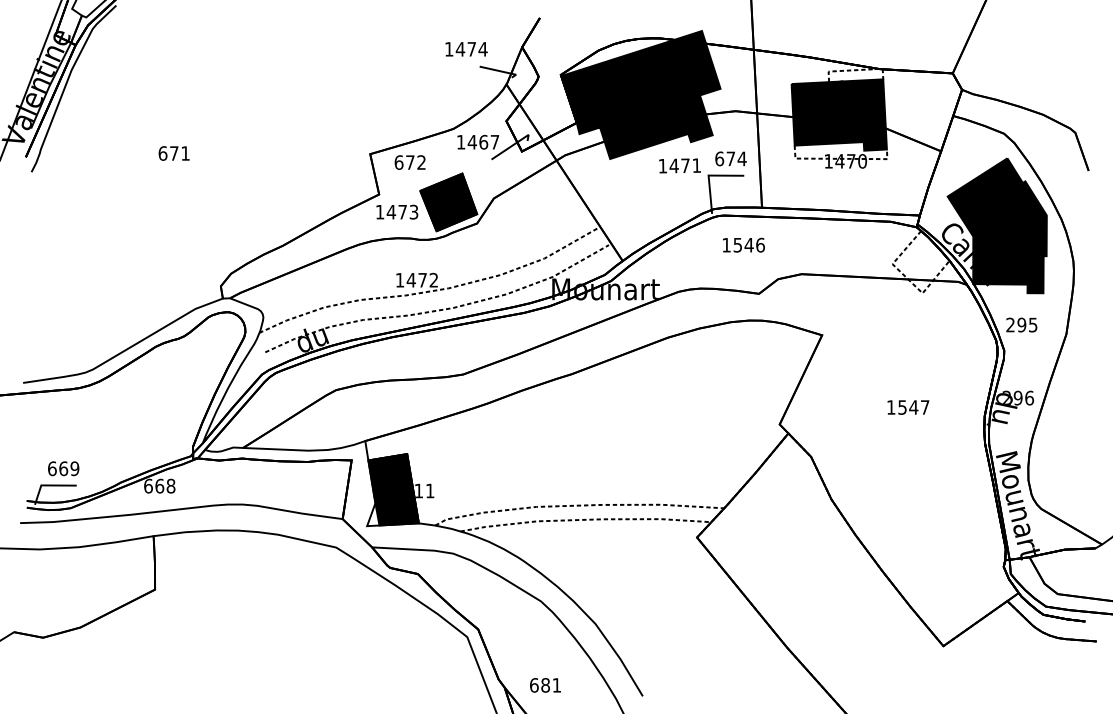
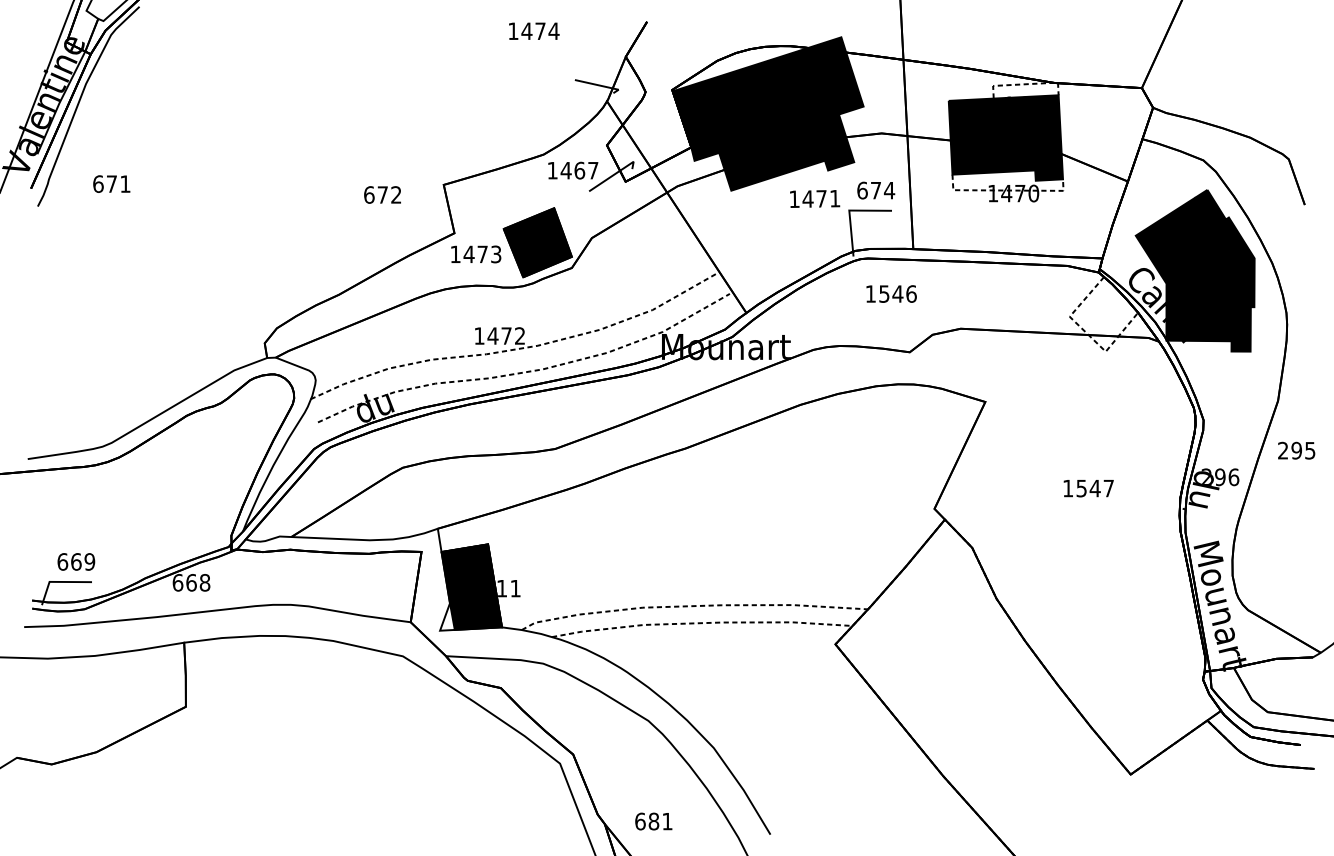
text: (466, 48) -> (534, 30), moved
text: (173, 152) -> (111, 183), moved
text: (410, 162) -> (382, 194), moved
text: (1021, 324) -> (1296, 450), moved

